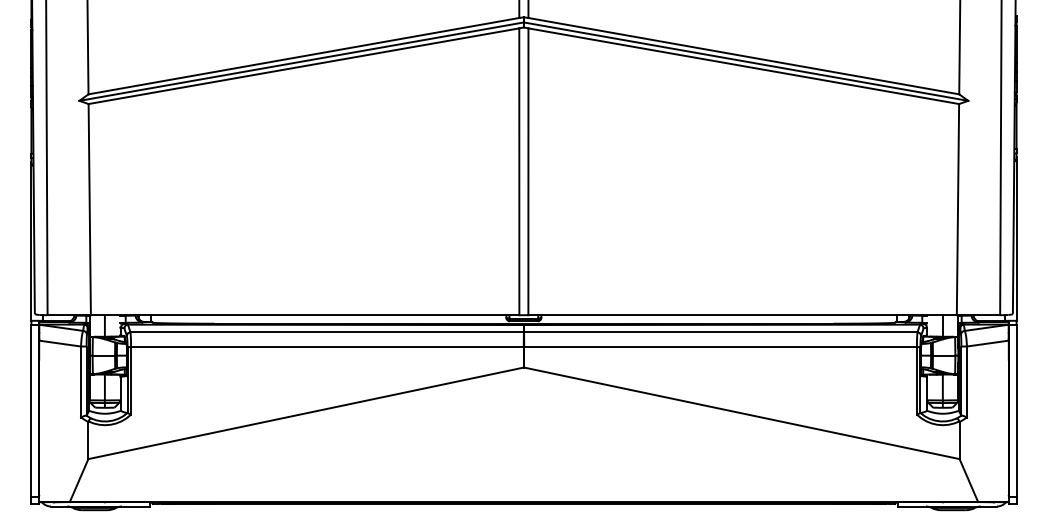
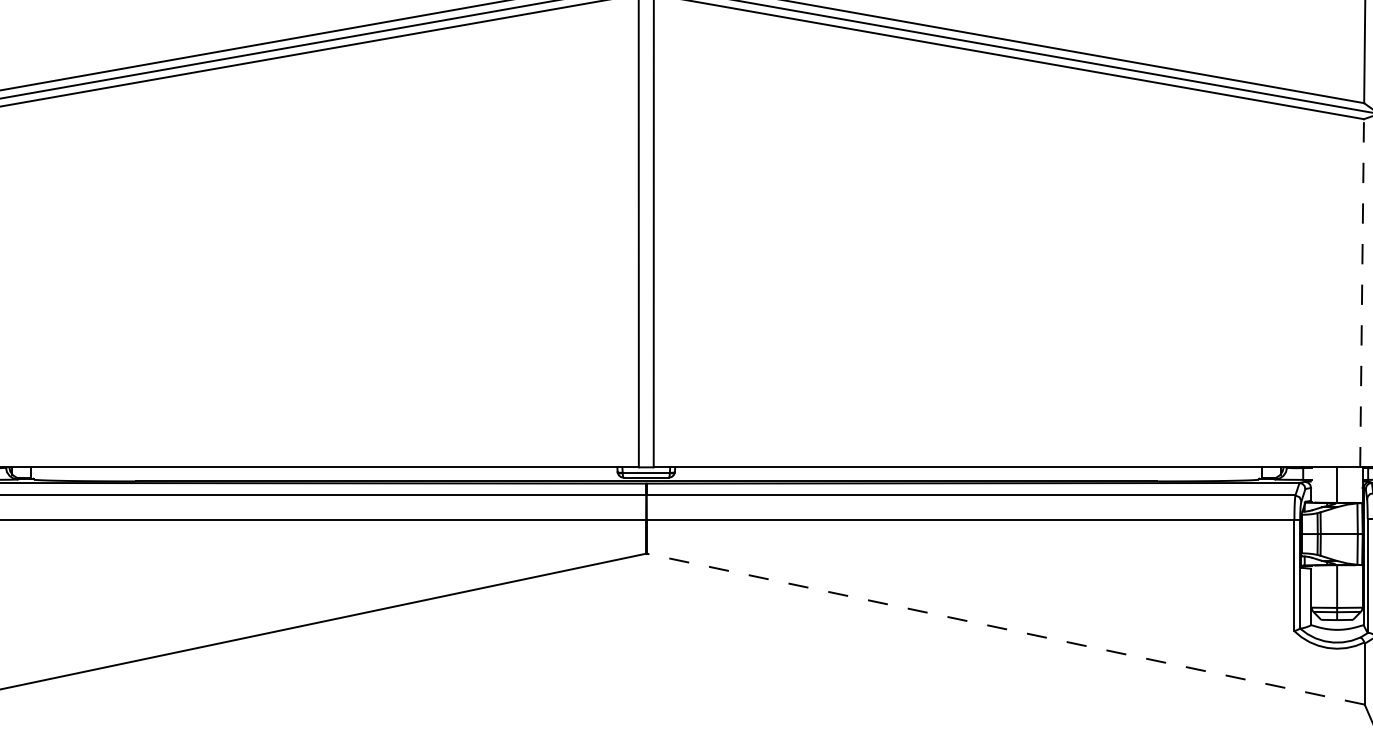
line: (957, 209) -> (1361, 293), solid -> dashed
line: (741, 413) -> (1005, 629), solid -> dashed

